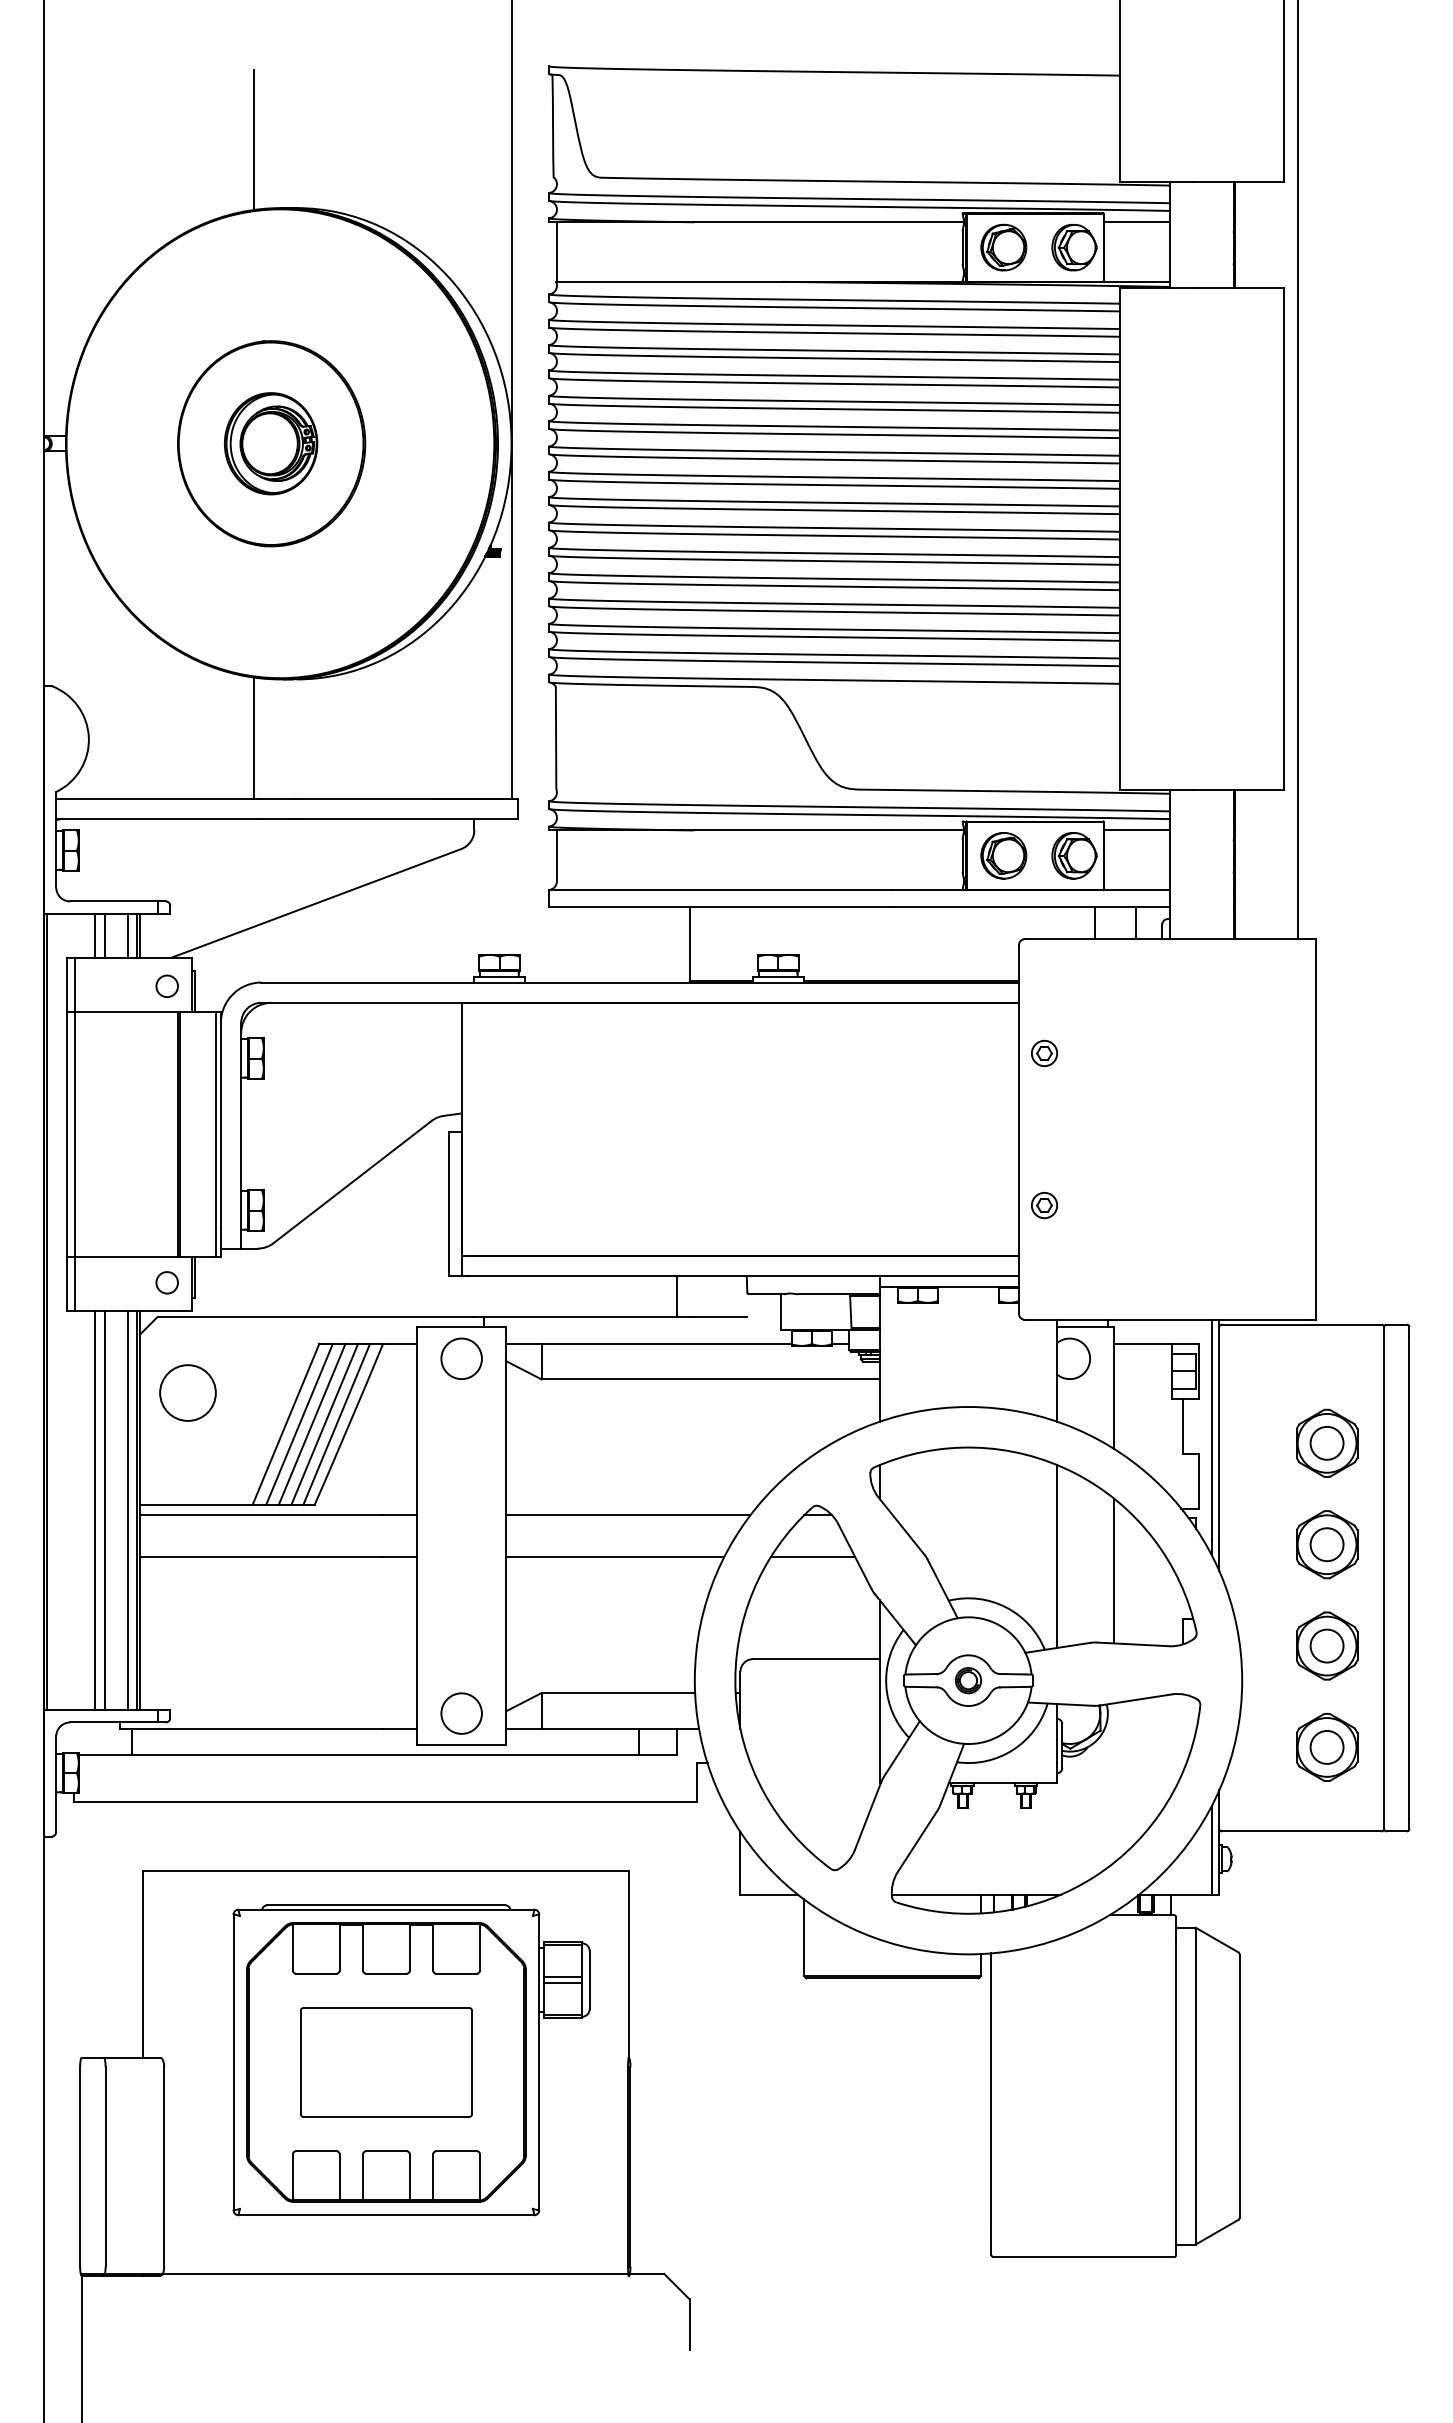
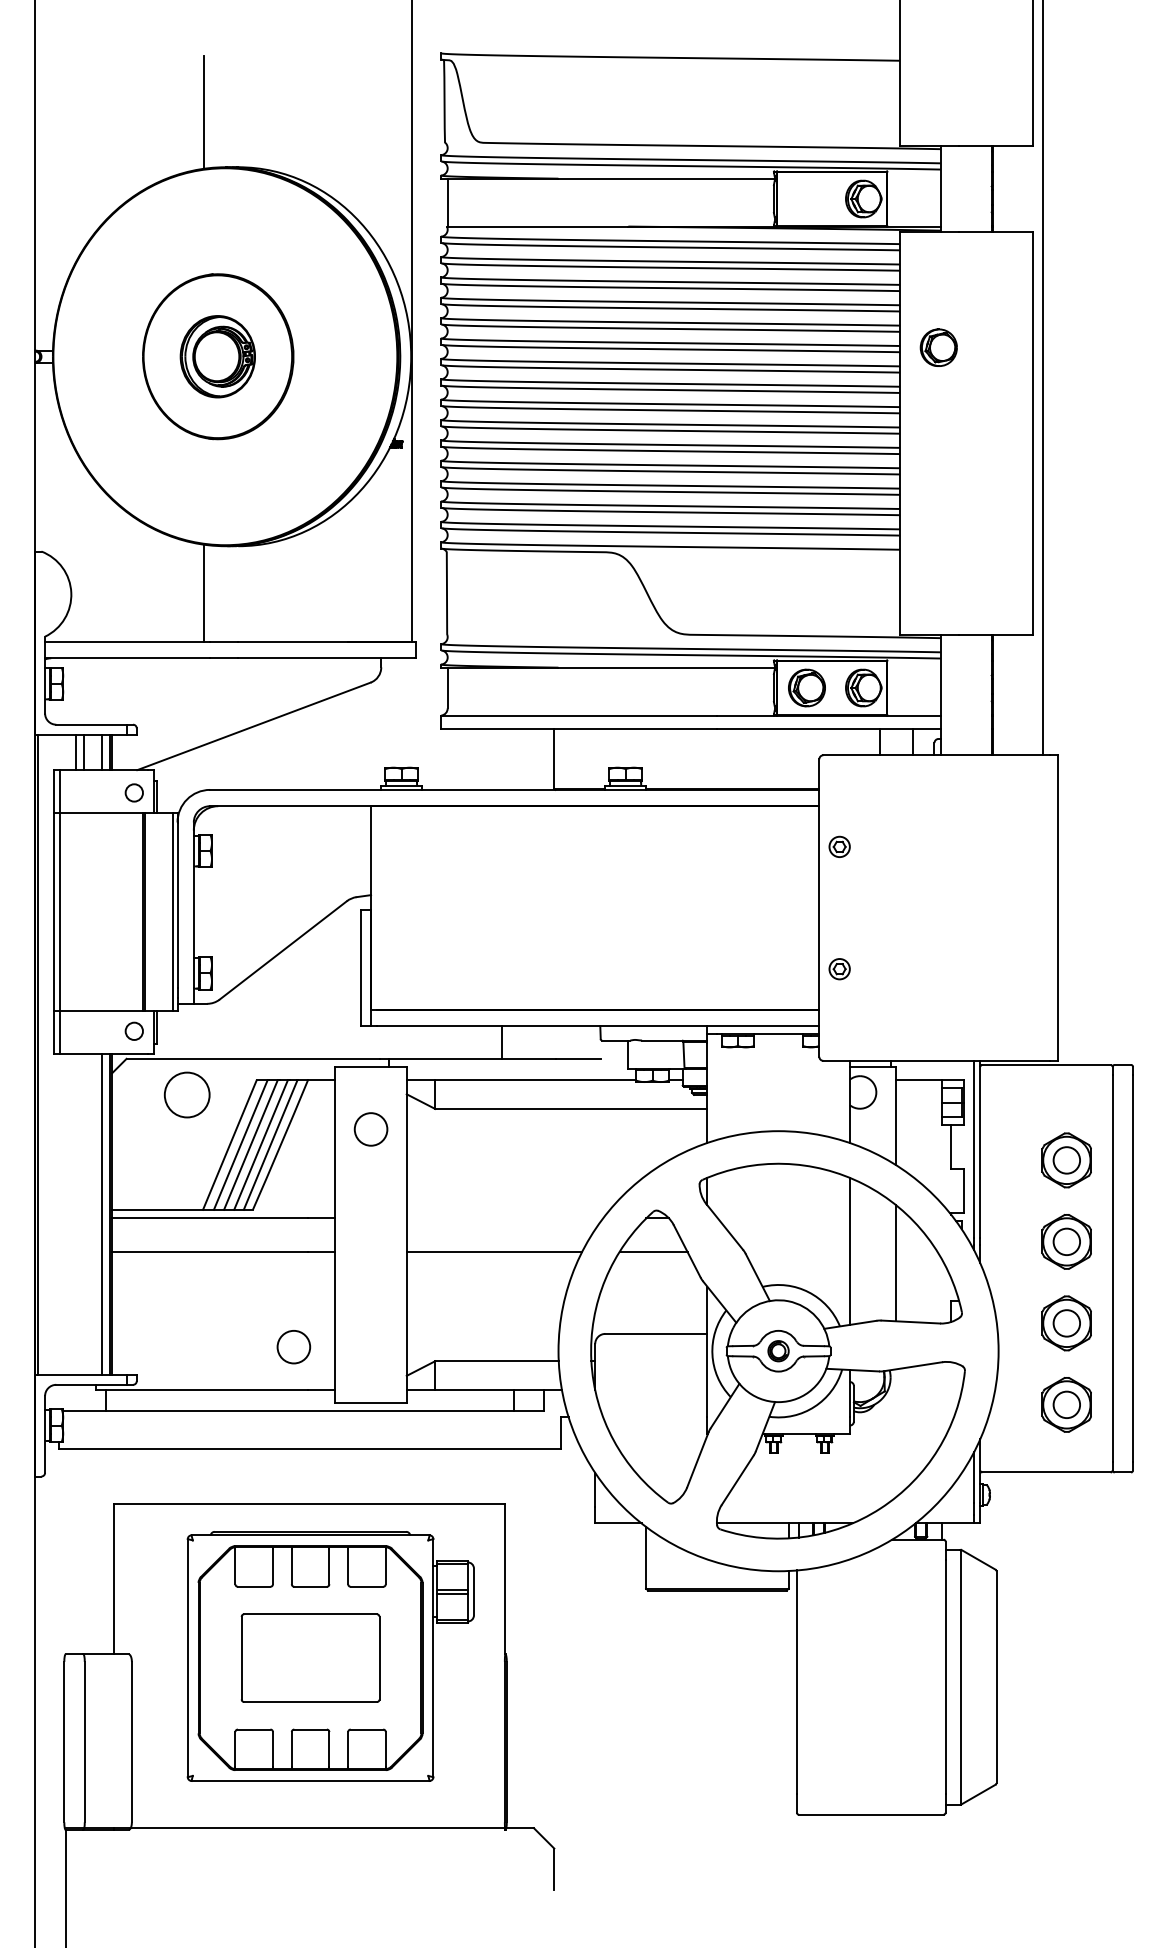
line: (1136, 222) -> (913, 178), removed
part: (1003, 247) -> (938, 347), moved
line: (1136, 830) -> (913, 667), removed
line: (677, 1296) -> (502, 1042), moved
circle: (461, 1358) -> (370, 1129), moved
circle: (187, 1392) -> (186, 1094), moved
line: (95, 1510) -> (76, 1214), removed
line: (104, 1510) -> (83, 1214), removed
line: (628, 1515) -> (505, 1218), removed
circle: (461, 1713) -> (293, 1347), moved

